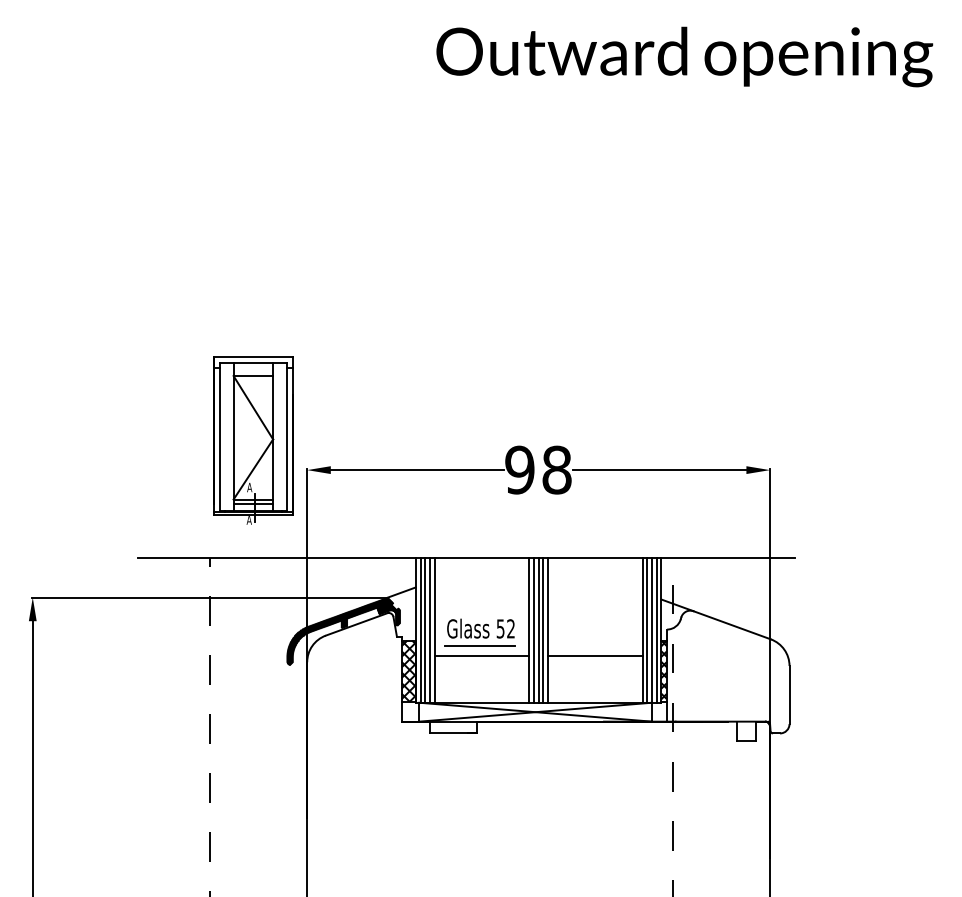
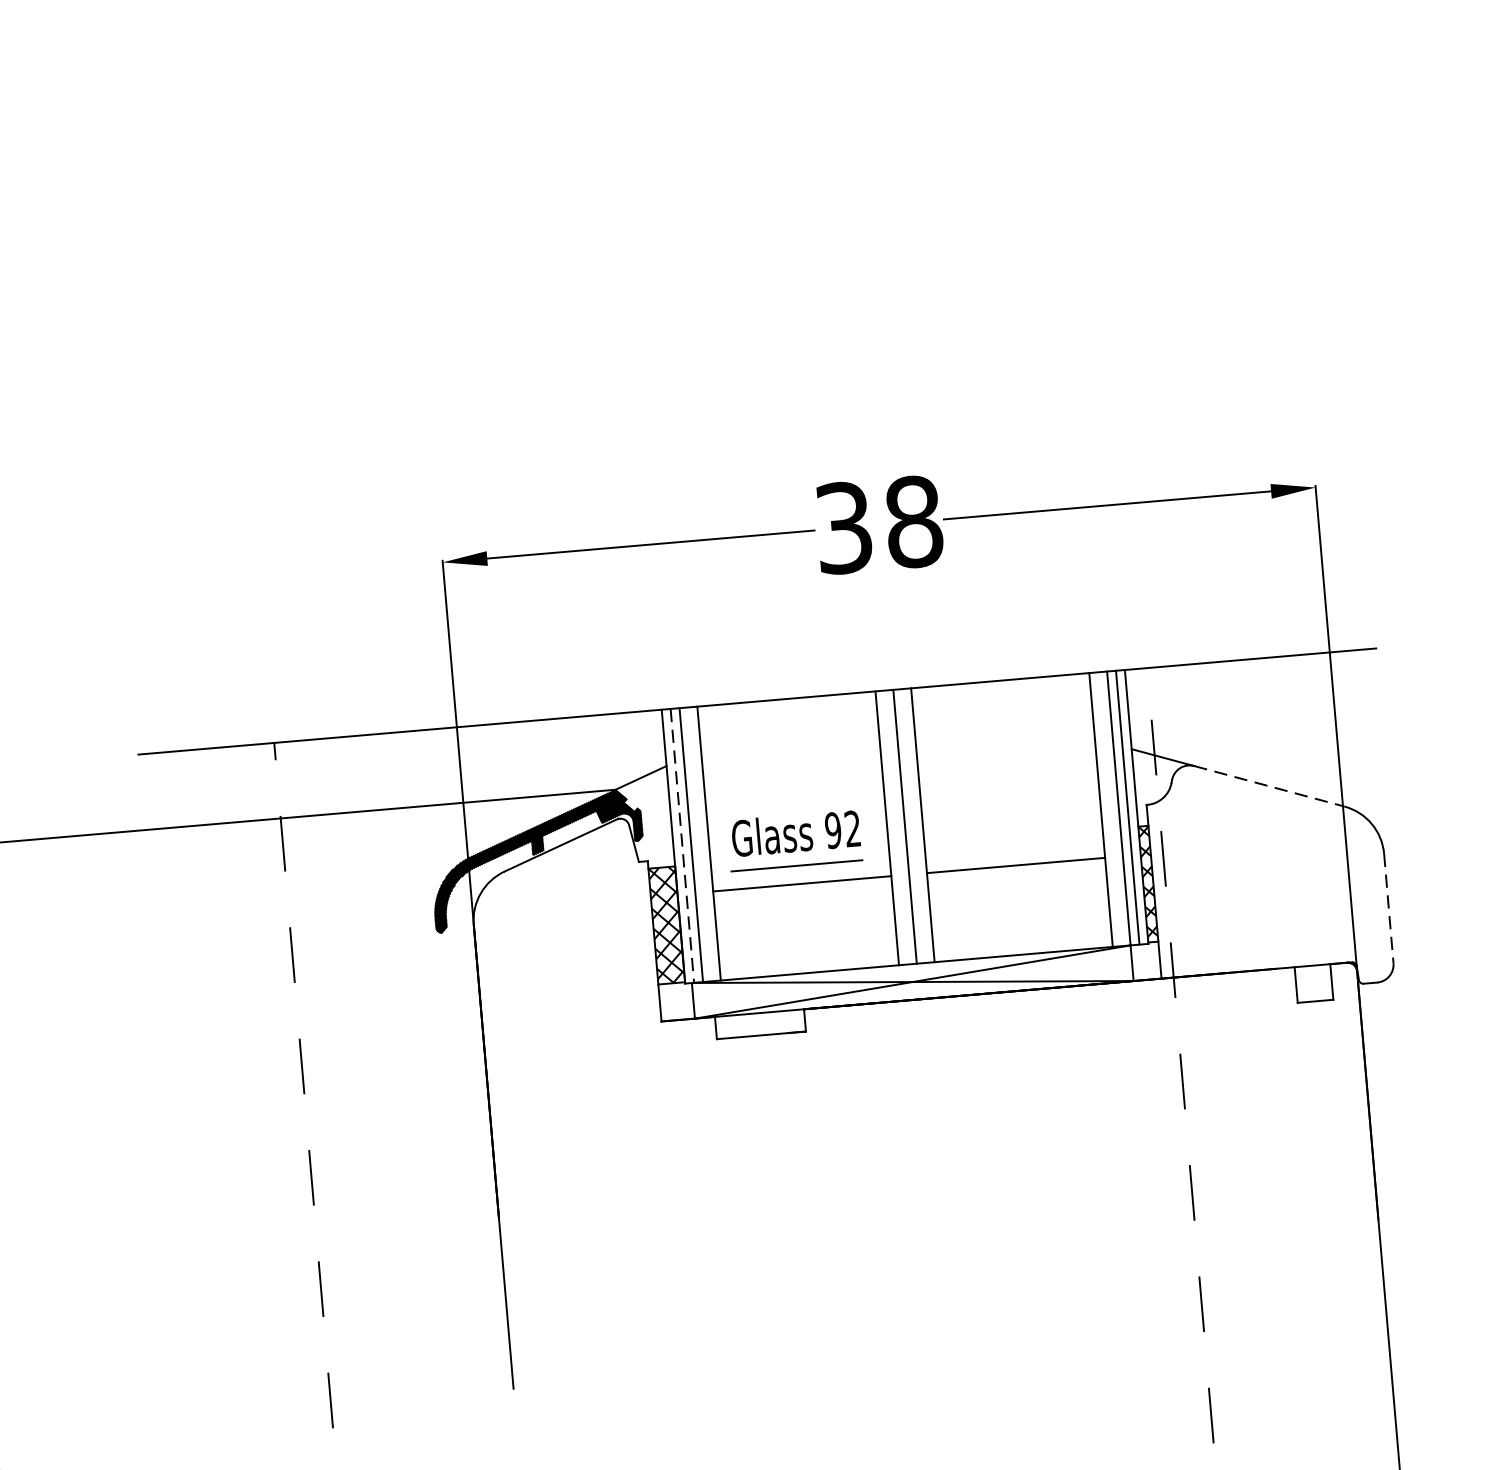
part: (253, 440) -> (336, 515), removed
text: (519, 469) -> (843, 526), 98 -> 38
line: (732, 625) -> (1269, 786), solid -> dashed
text: (500, 628) -> (832, 829), 52 -> 92
line: (429, 629) -> (699, 843), removed
line: (533, 629) -> (895, 826), removed
line: (543, 629) -> (914, 824), removed
line: (647, 629) -> (1110, 807), removed
line: (420, 630) -> (682, 846), solid -> dashed
line: (789, 695) -> (1388, 909), solid -> dashed

